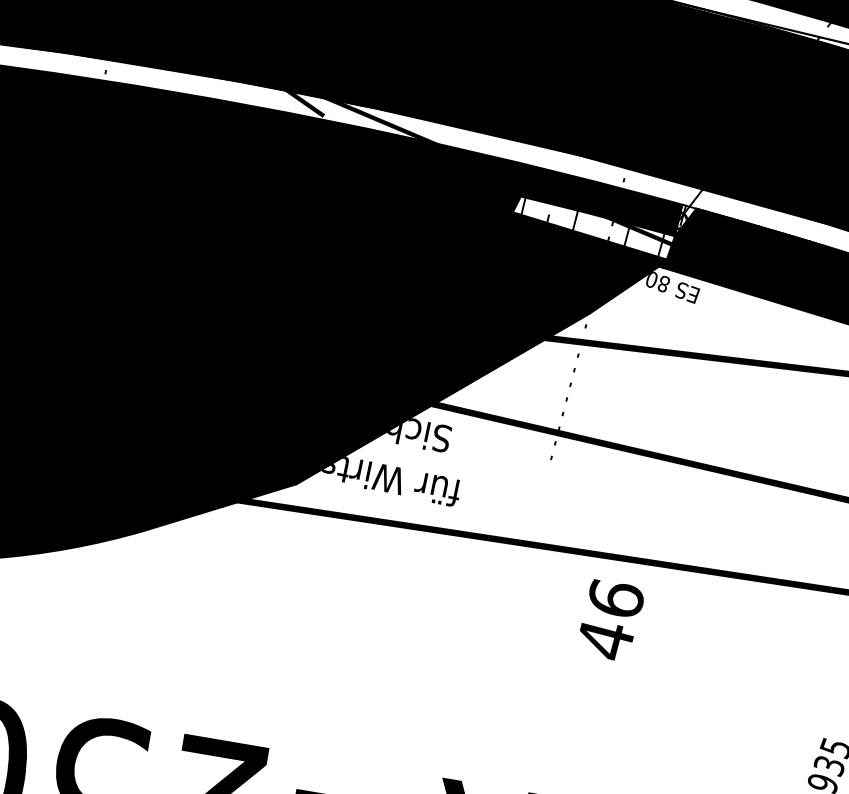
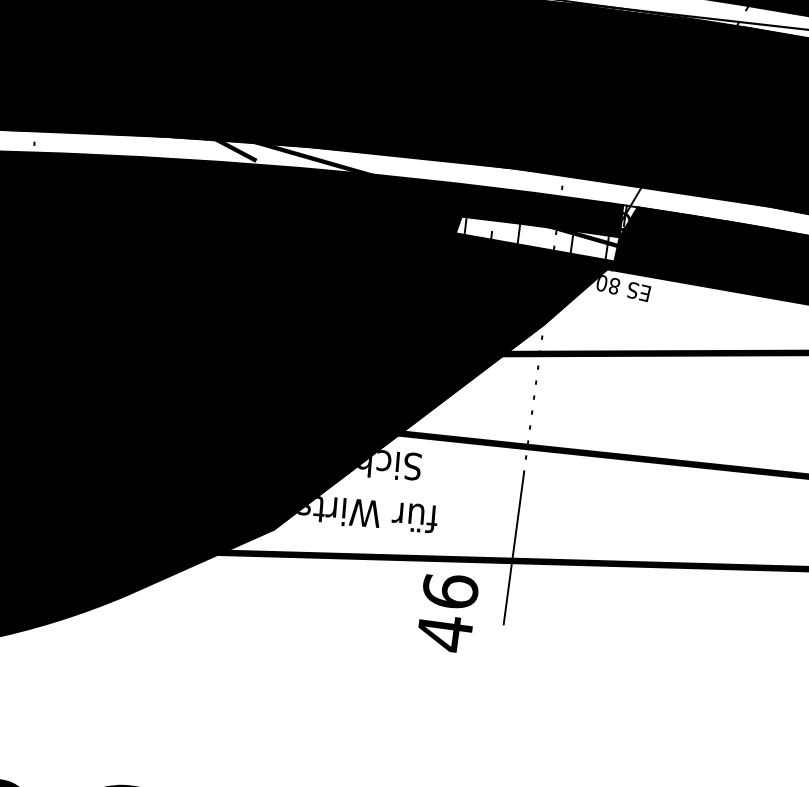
line: (531, 533) -> (513, 549), added
text: (611, 619) -> (448, 612), moved

